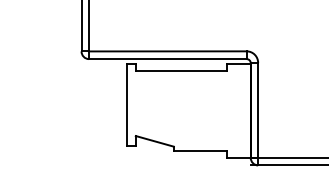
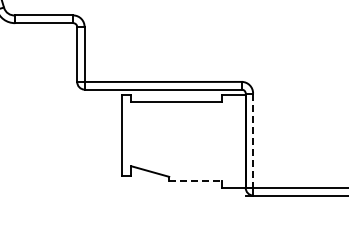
line: (258, 111) -> (253, 141), solid -> dashed
line: (200, 151) -> (195, 181), solid -> dashed

